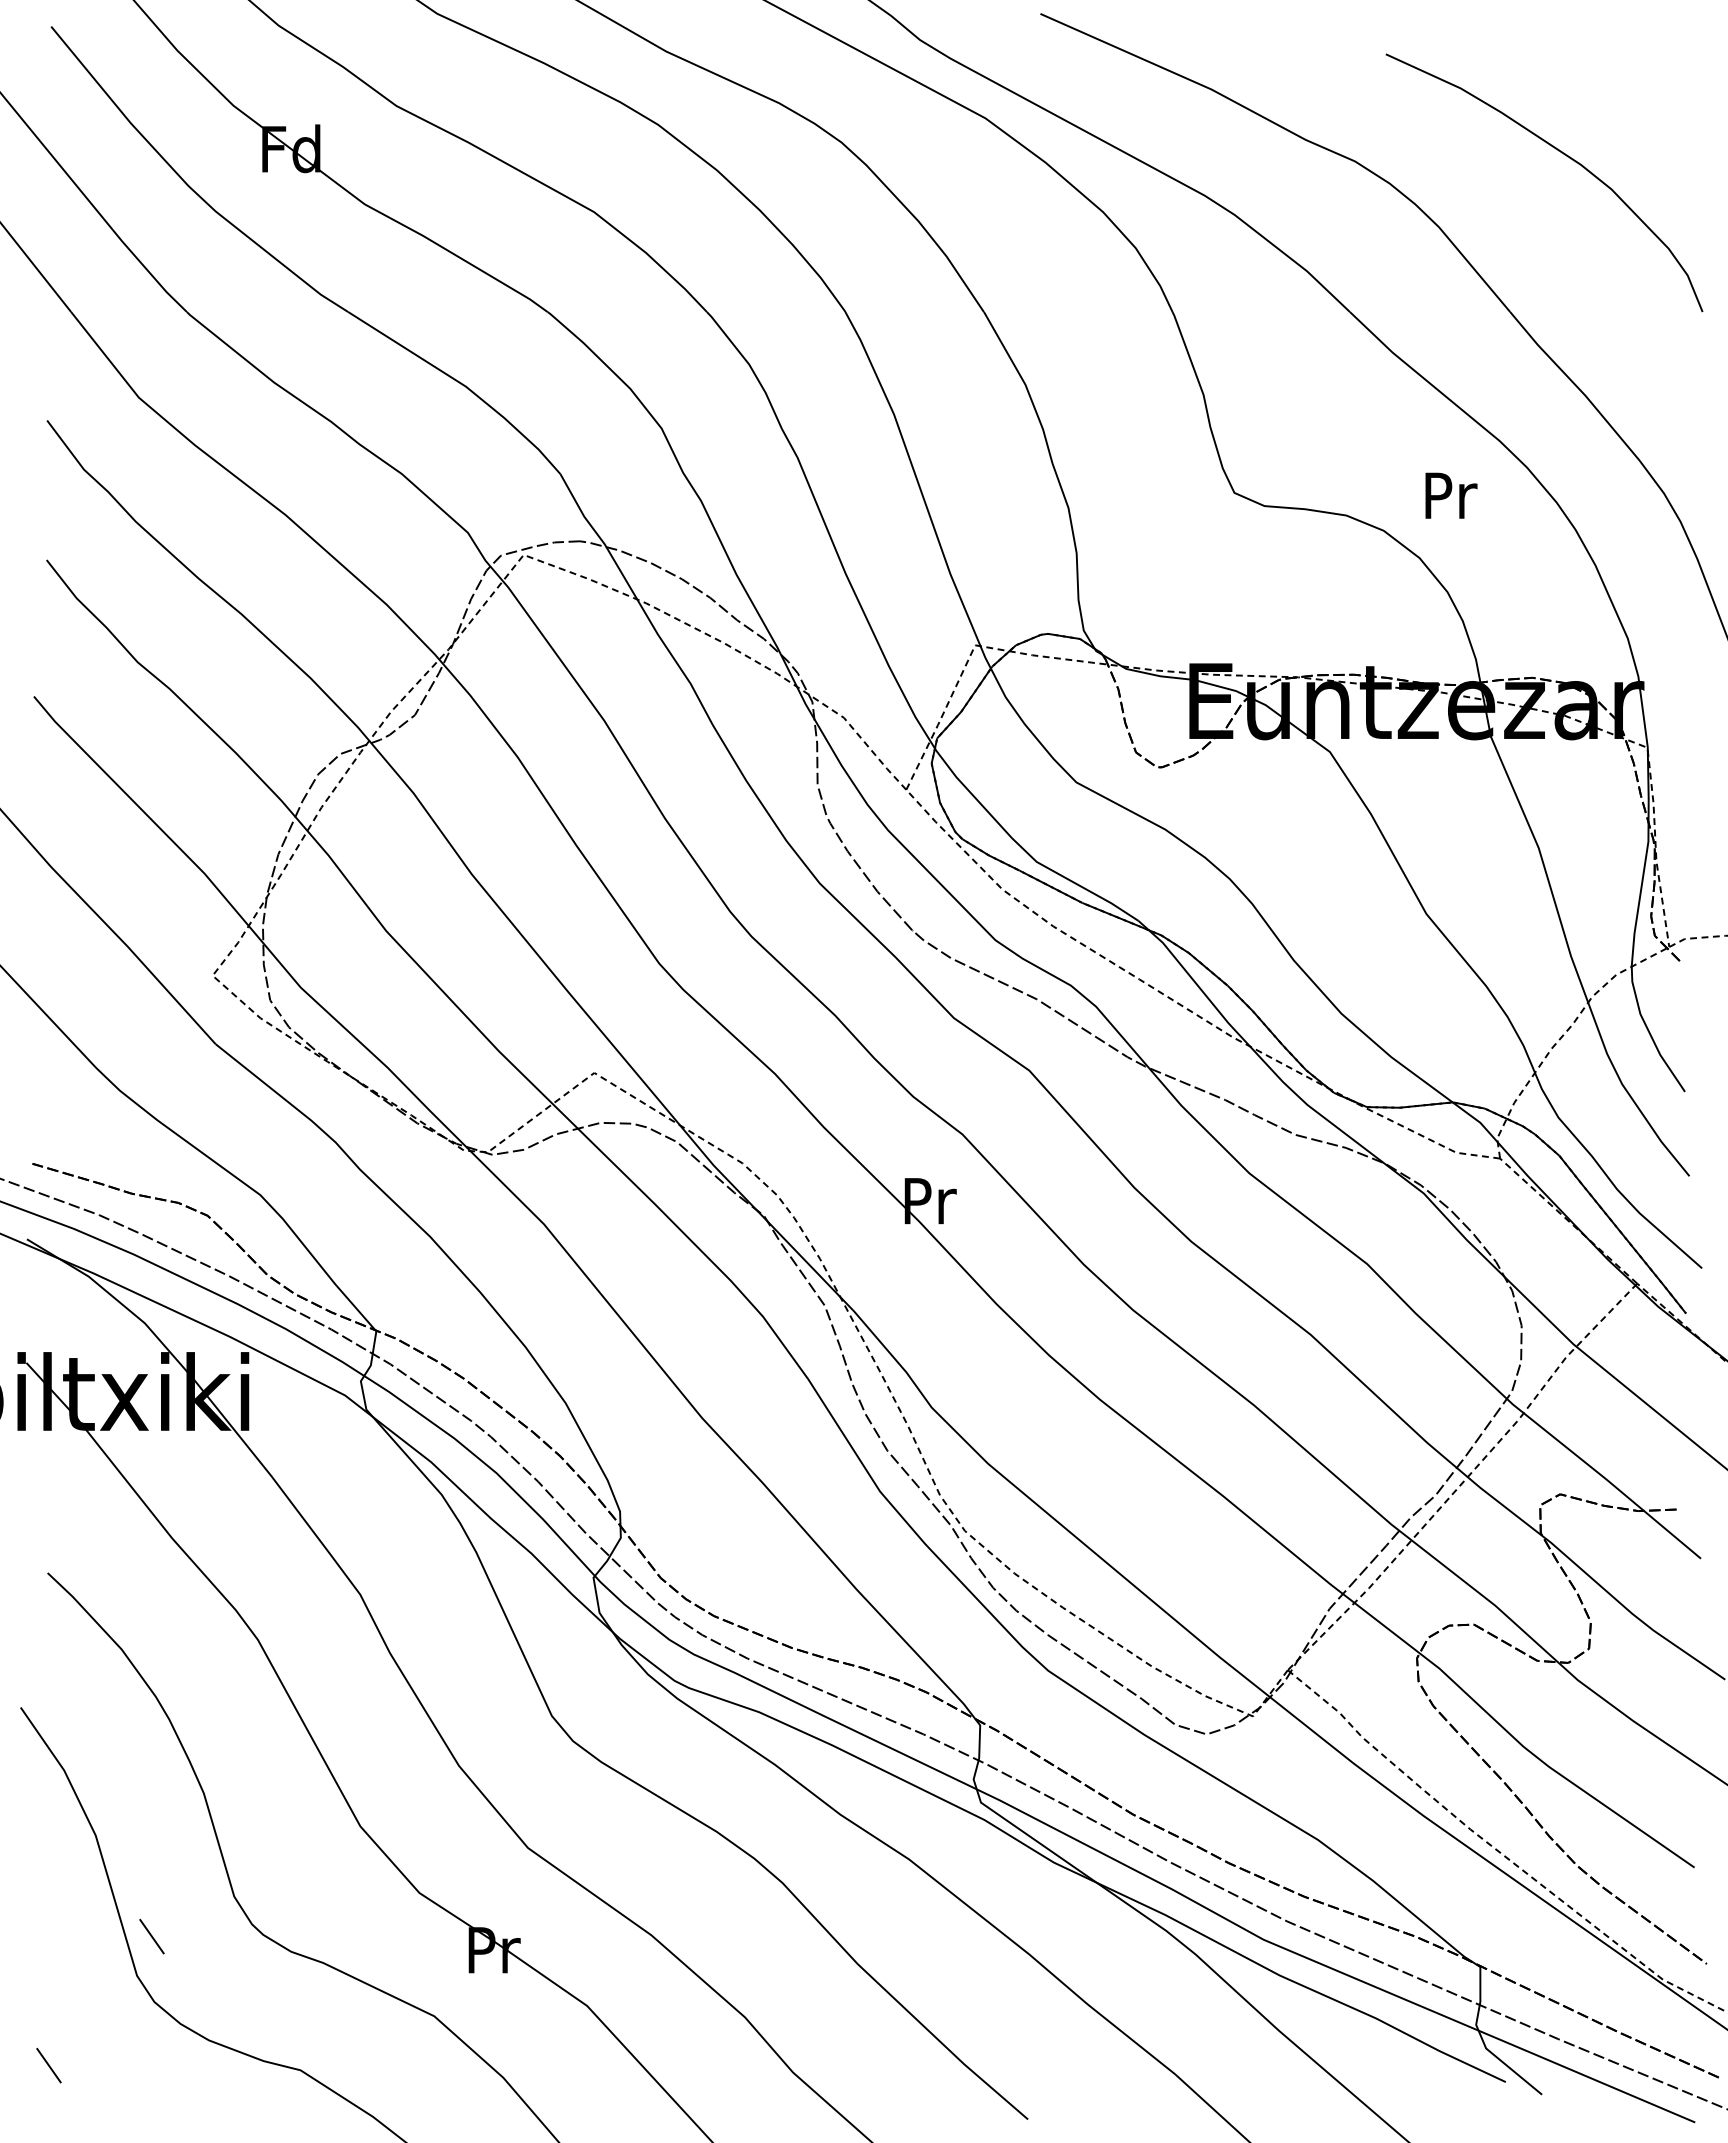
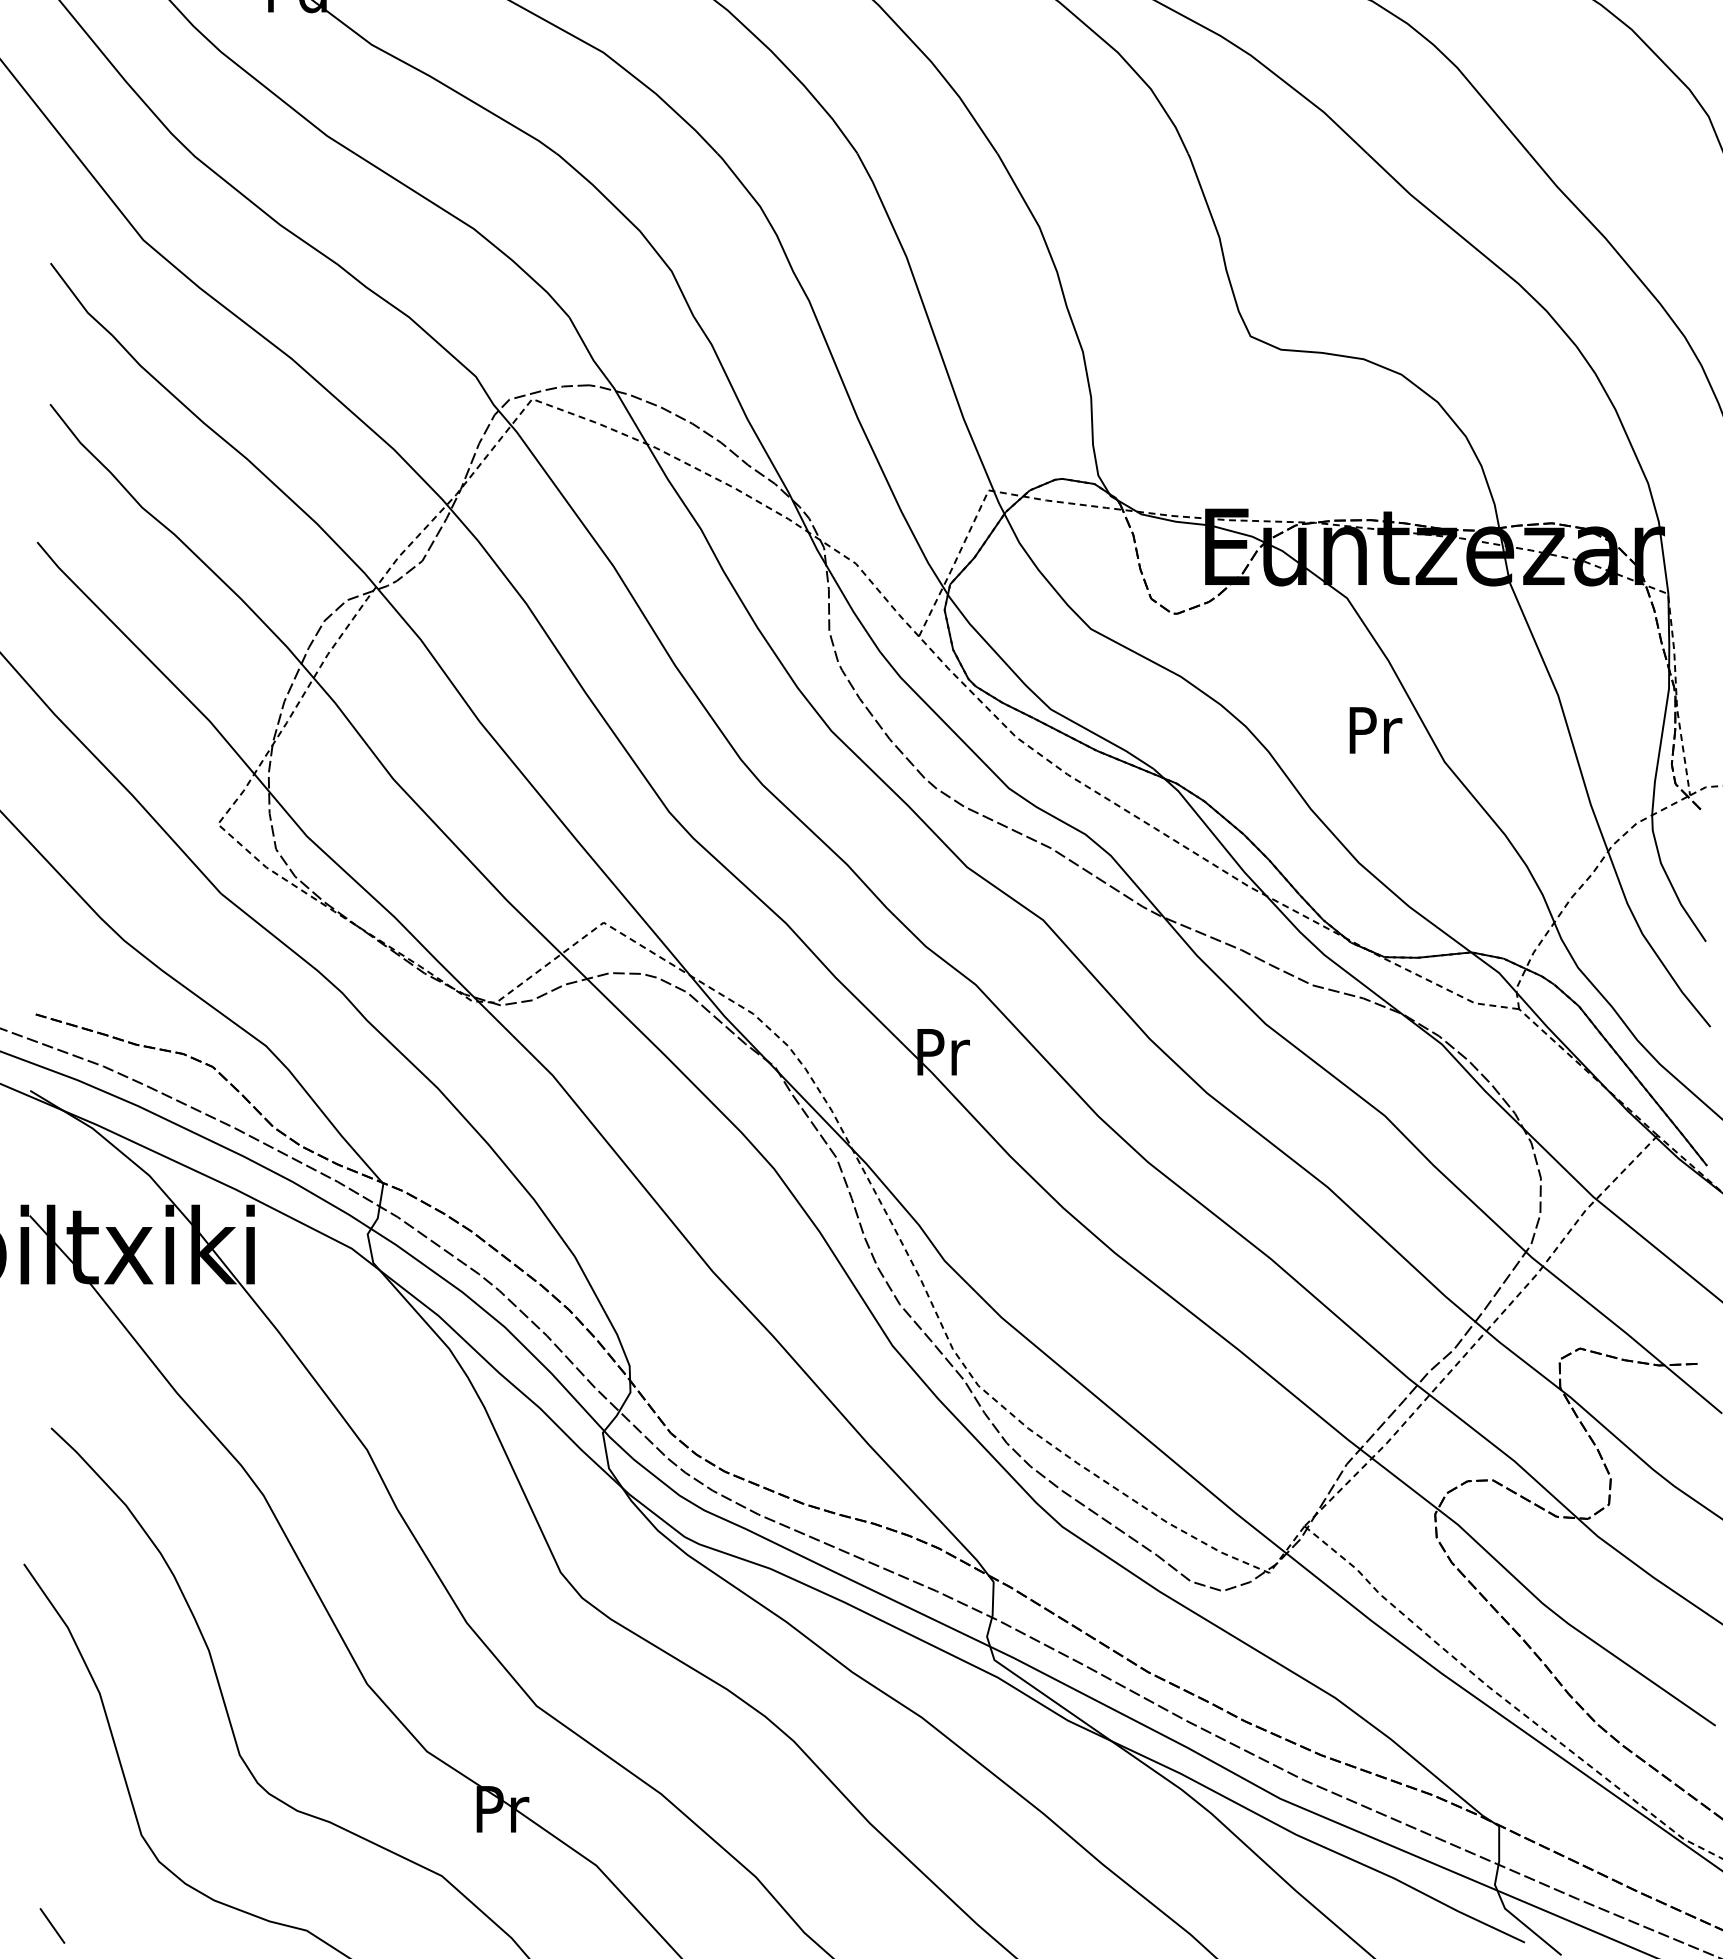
text: (1451, 495) -> (1376, 730), moved
line: (151, 1936) -> (156, 1795), removed

